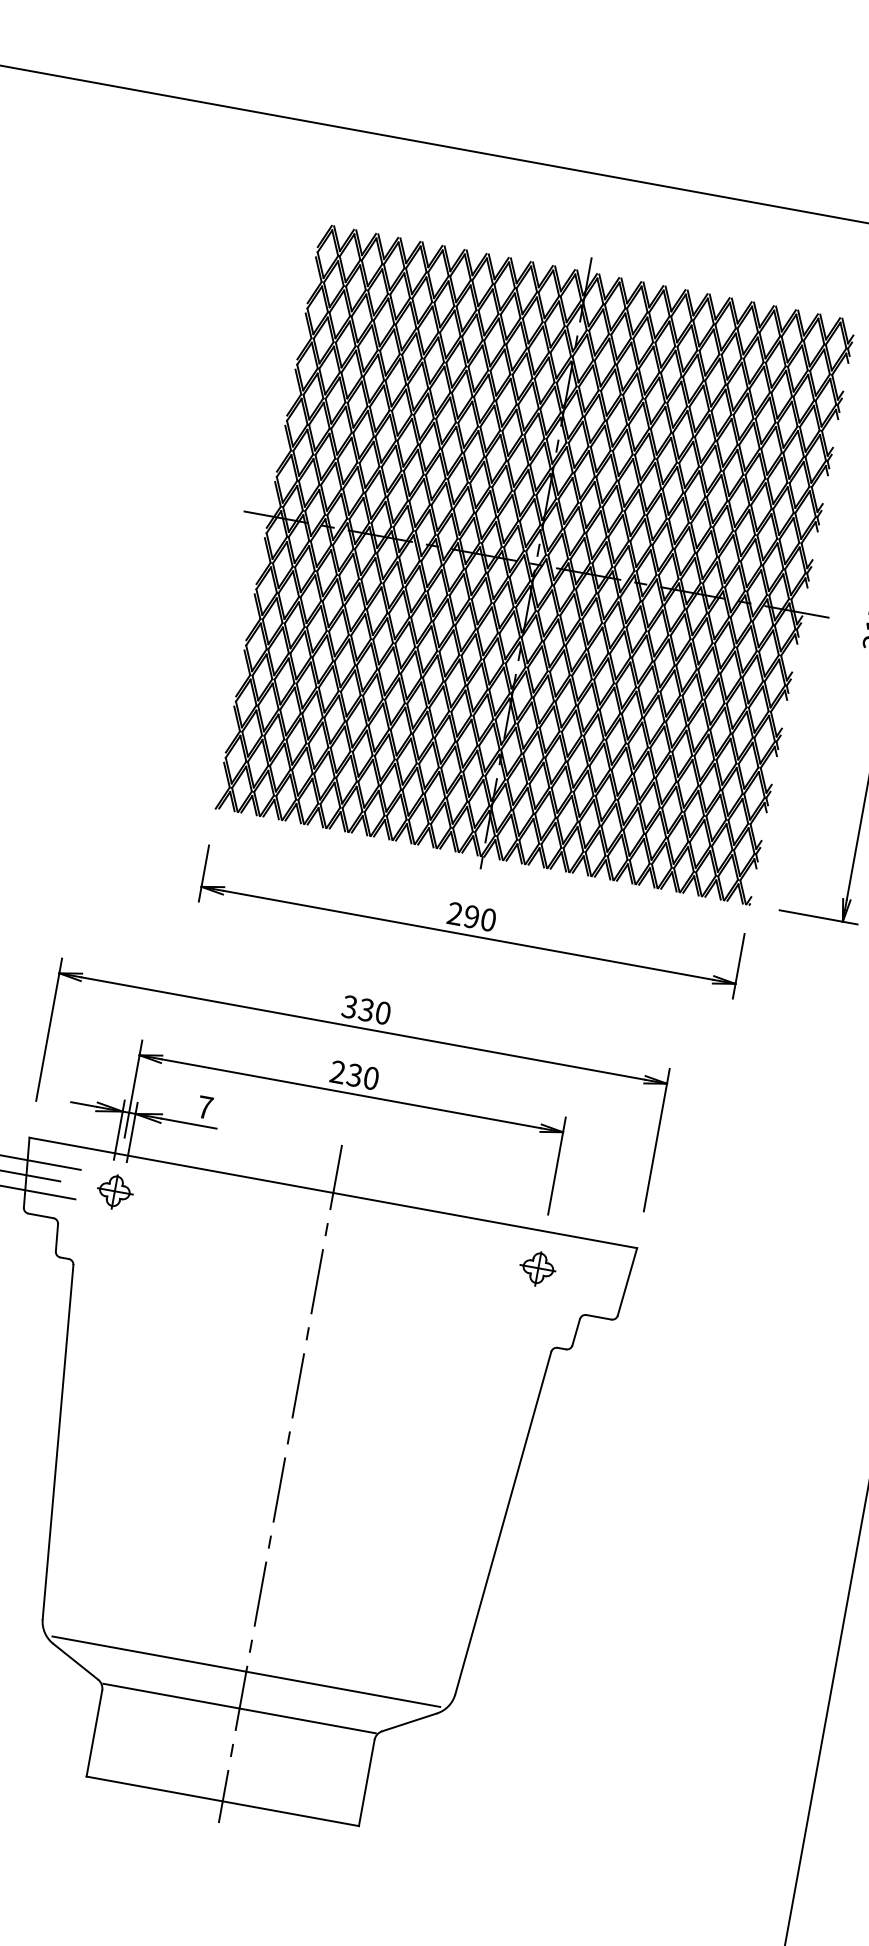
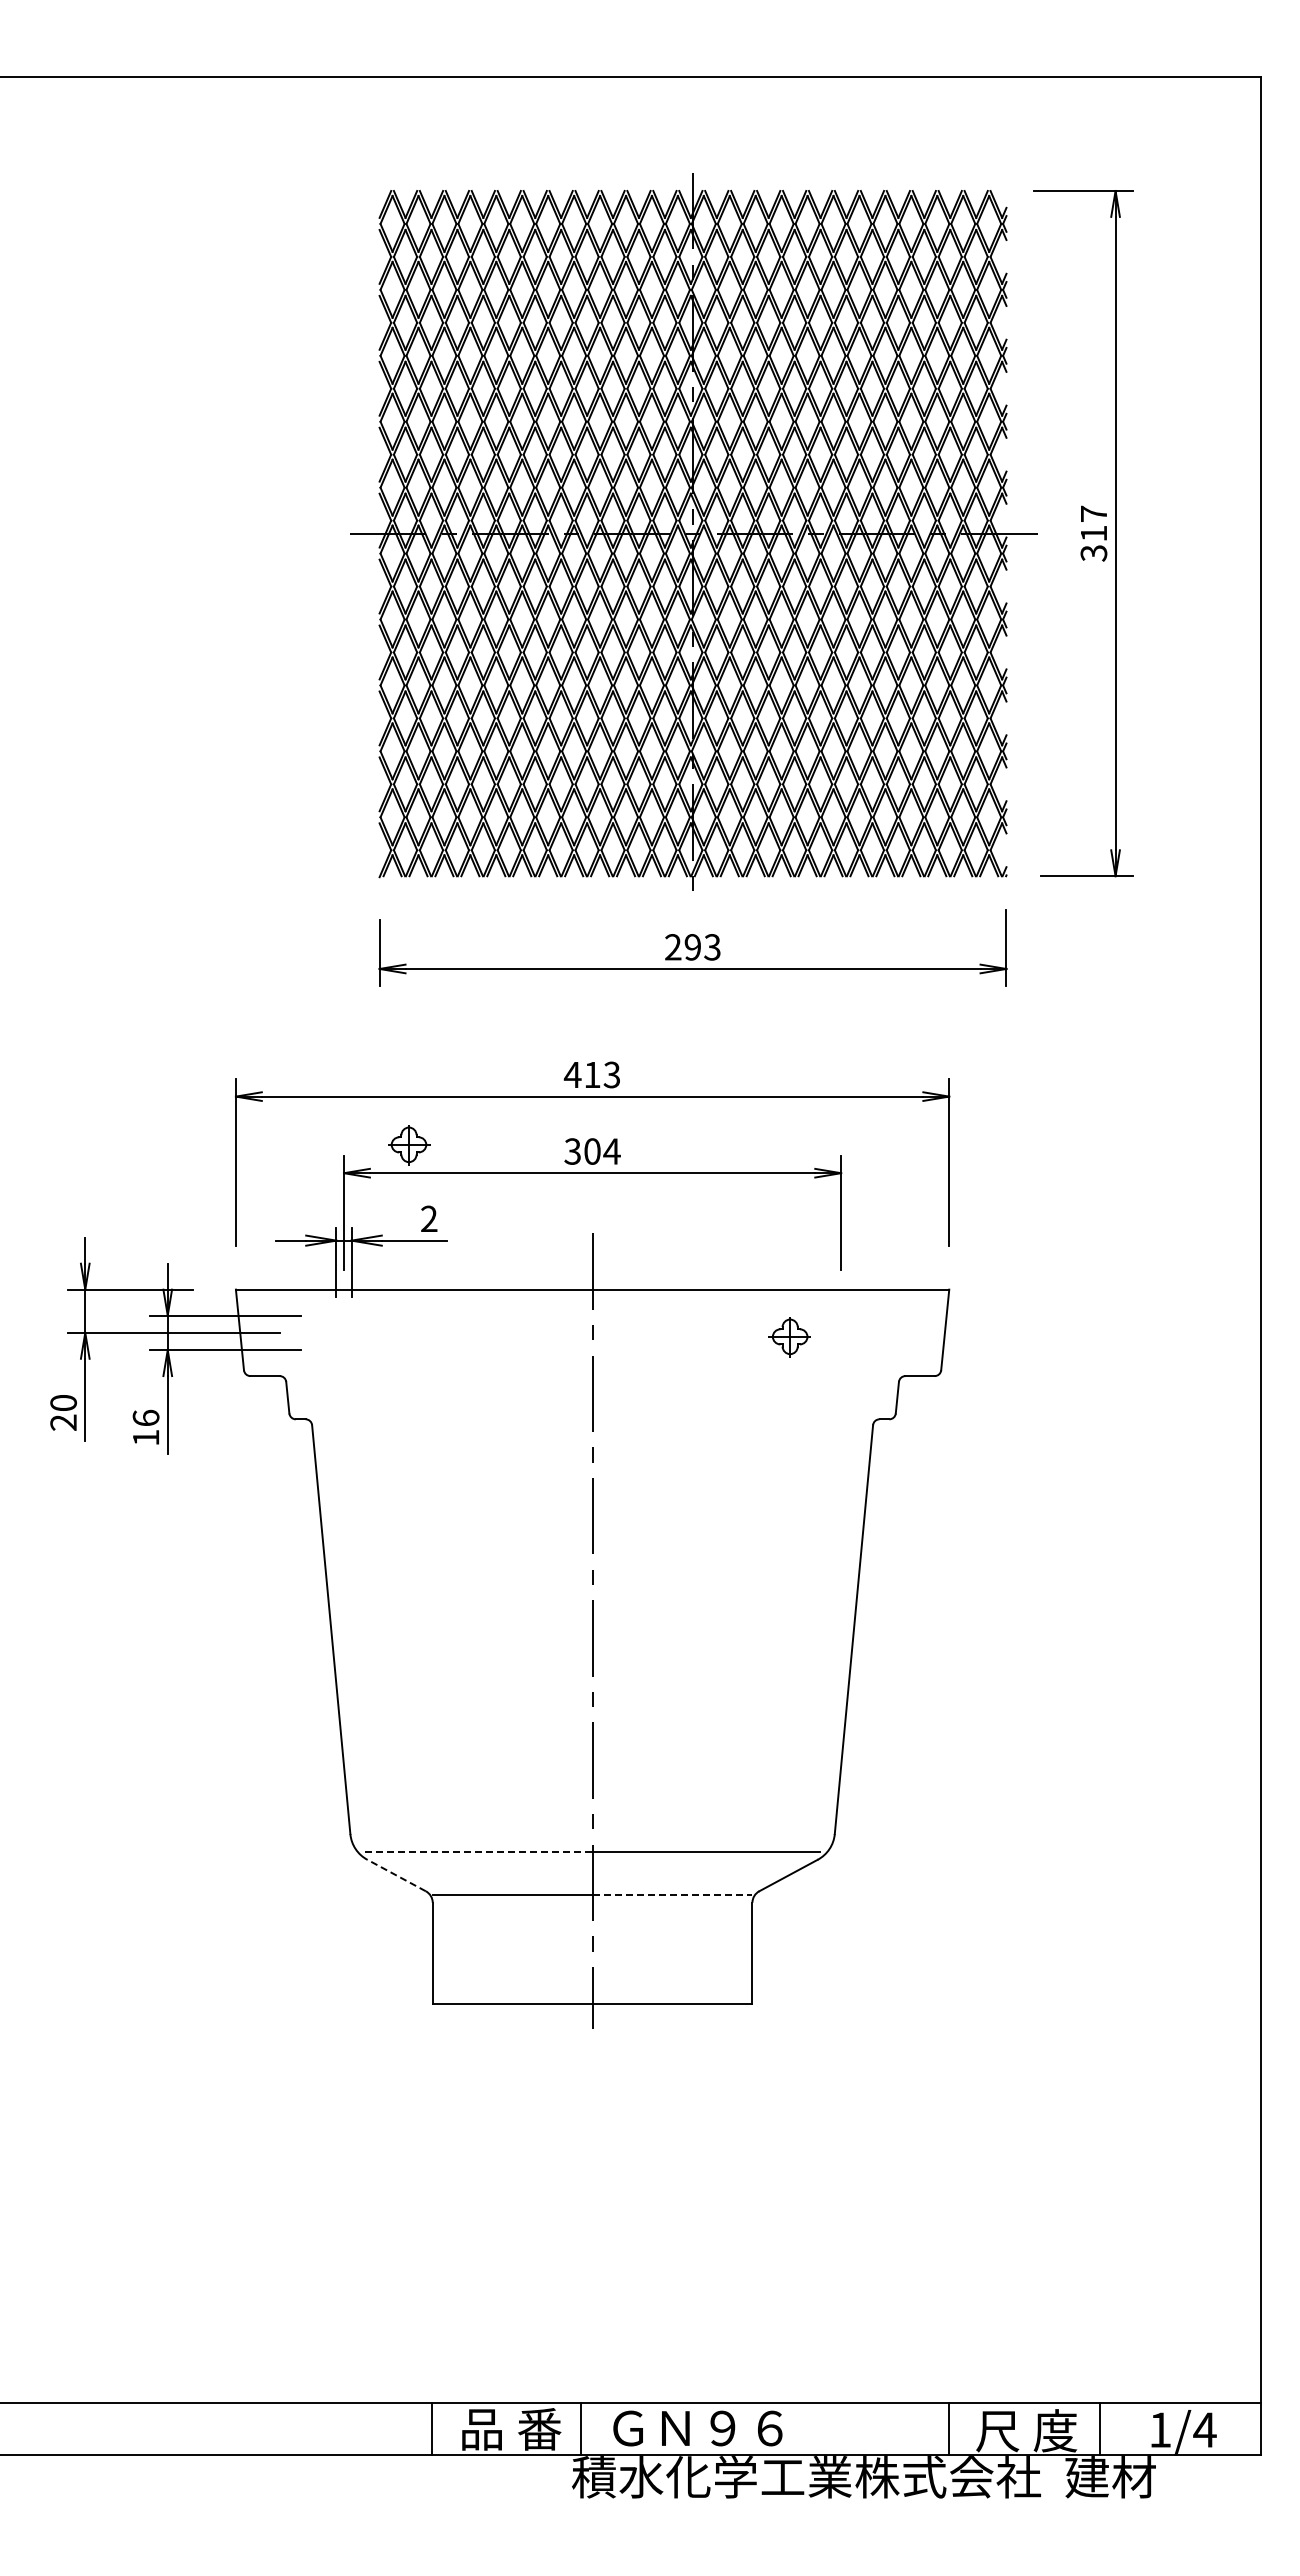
text: (488, 920) -> (712, 947), 290 -> 293
text: (365, 1009) -> (591, 1074), 330 -> 413
text: (354, 1075) -> (592, 1151), 230 -> 304
text: (205, 1107) -> (429, 1218), 7 -> 2
part: (115, 1191) -> (409, 1145), moved
part: (537, 1268) -> (789, 1337), moved
line: (149, 1653) -> (478, 1851), solid -> dashed
line: (75, 1661) -> (396, 1875), solid -> dashed
line: (307, 1720) -> (672, 1894), solid -> dashed

